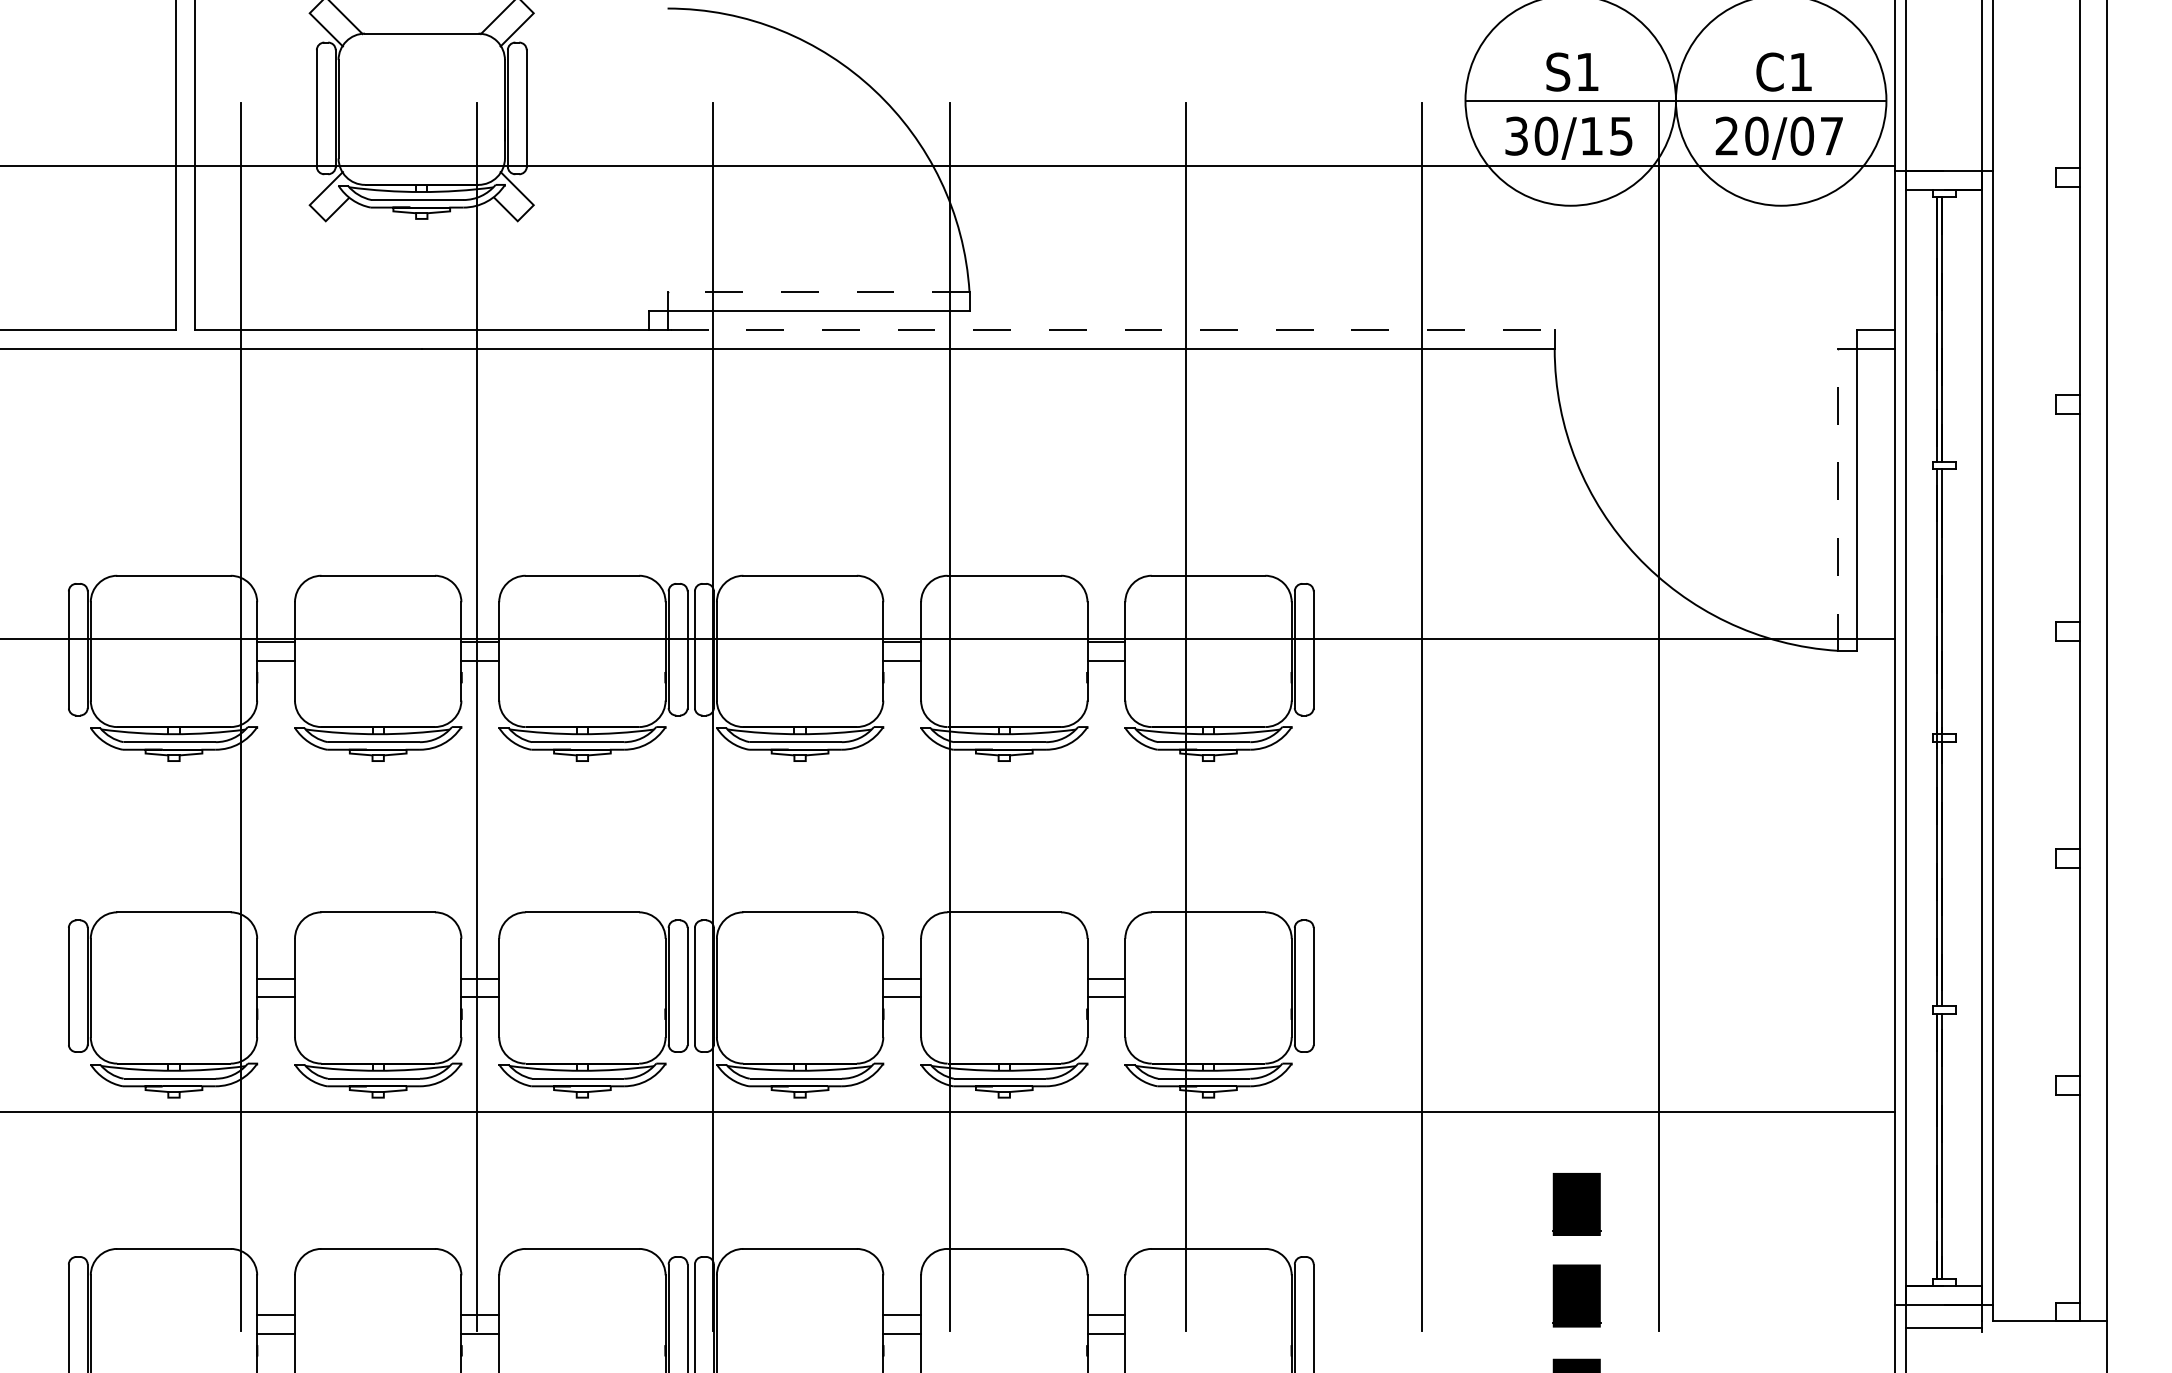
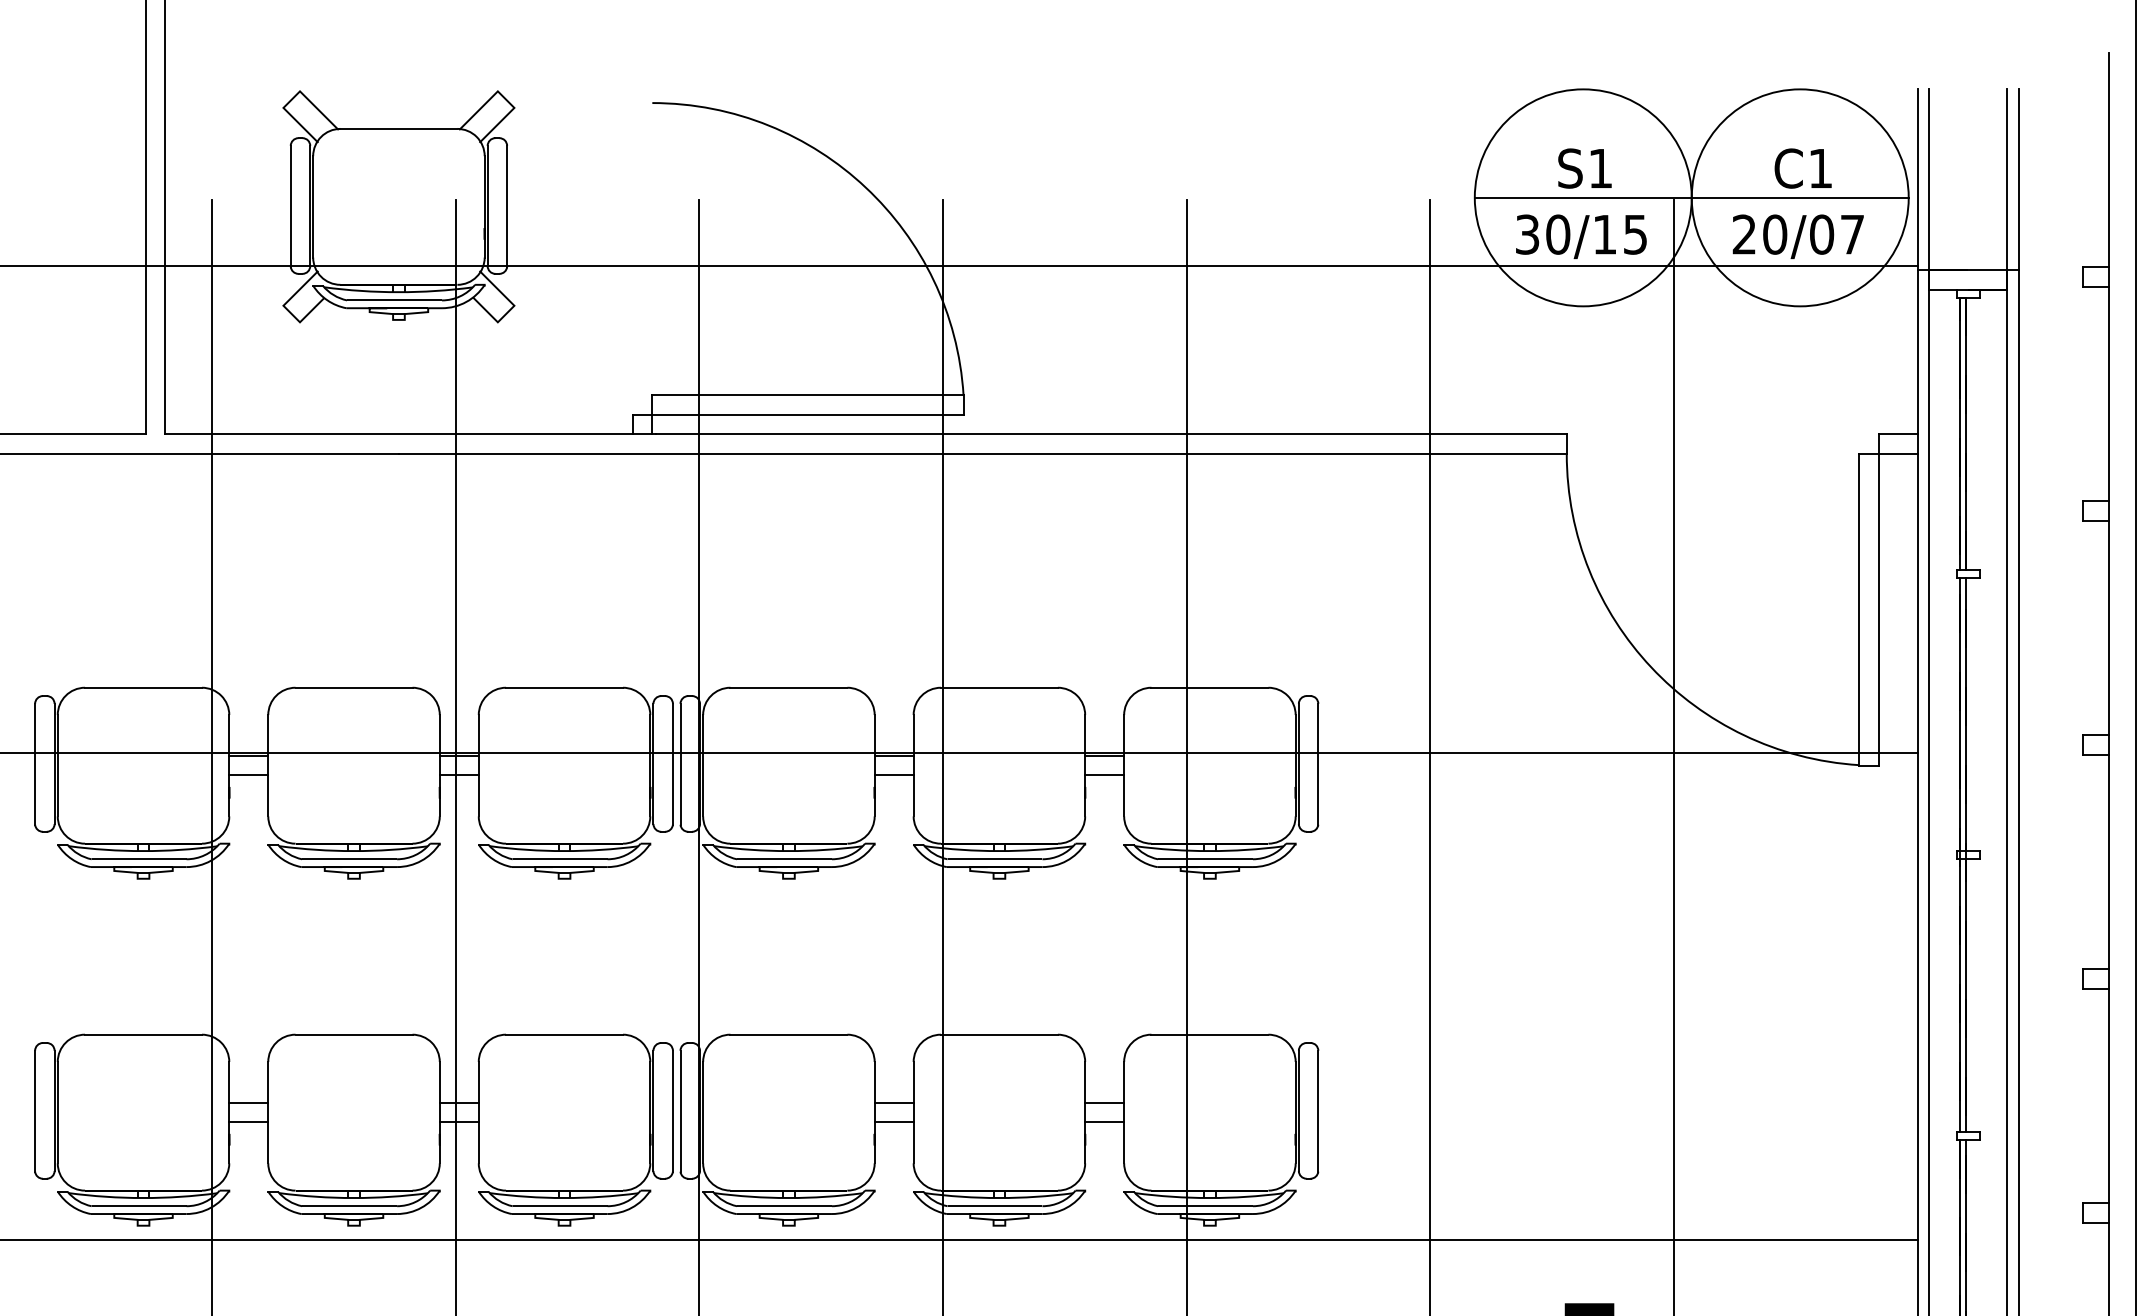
line: (818, 292) -> (807, 395), dashed -> solid
line: (1112, 330) -> (1110, 434), dashed -> solid
line: (1838, 499) -> (1859, 609), dashed -> solid

